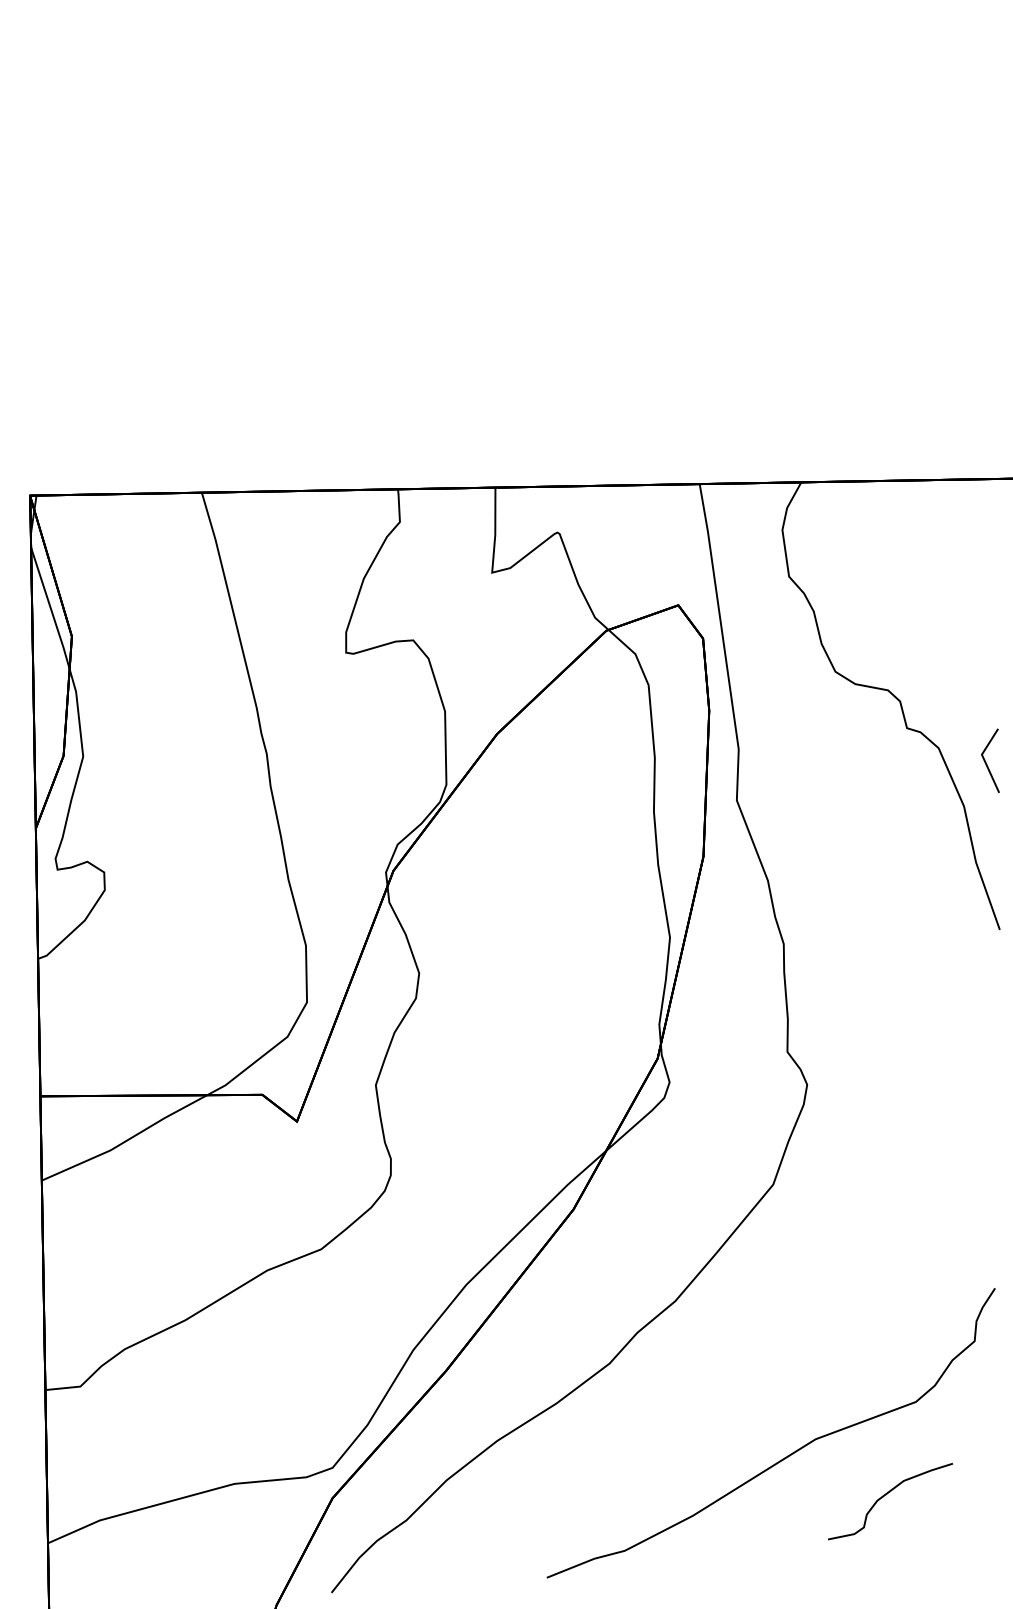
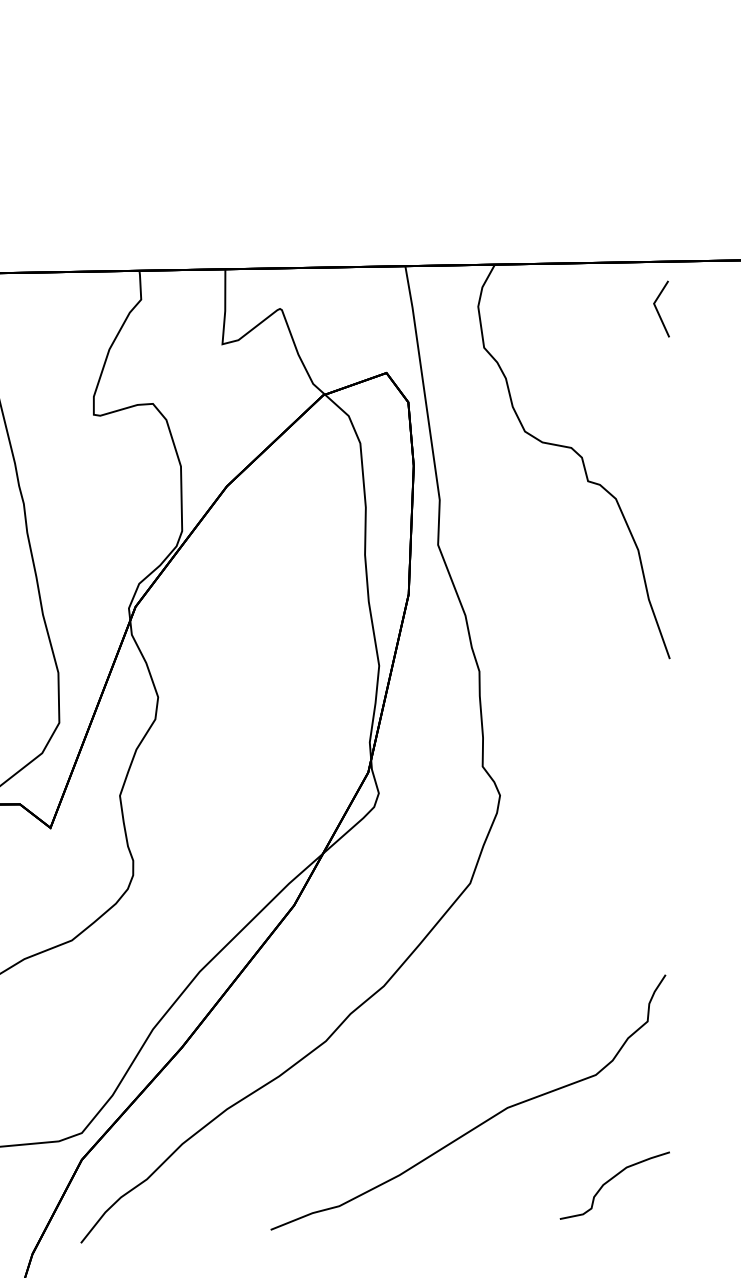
line: (986, 762) -> (658, 310), moved
curve: (886, 1495) -> (611, 1180), moved

